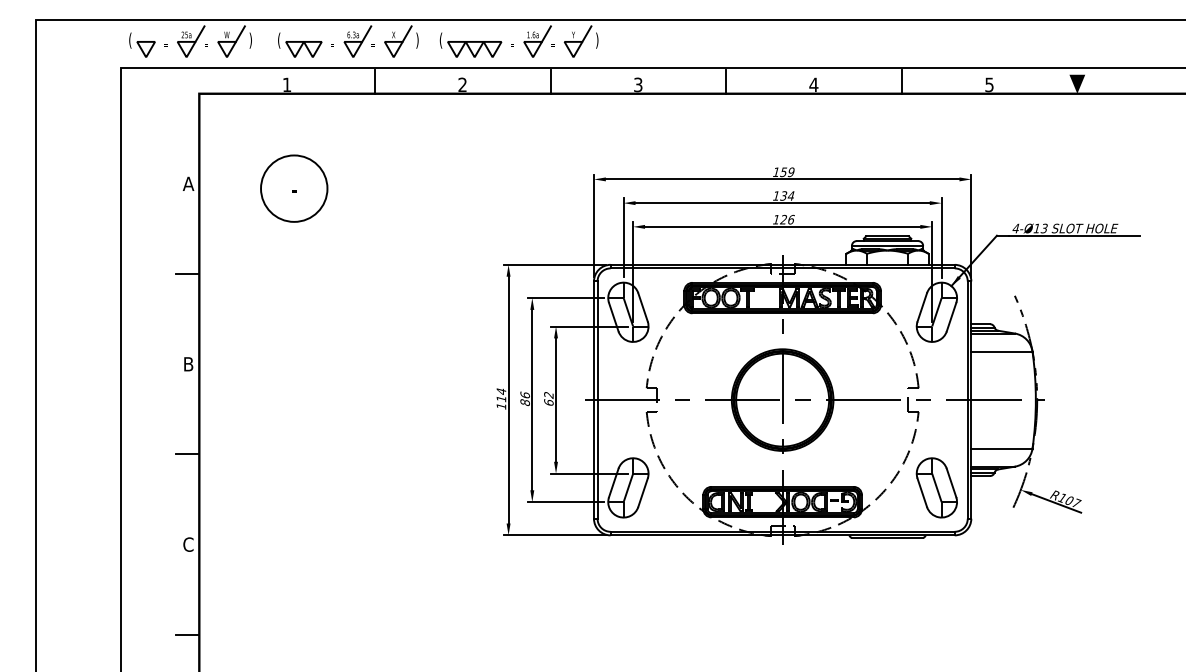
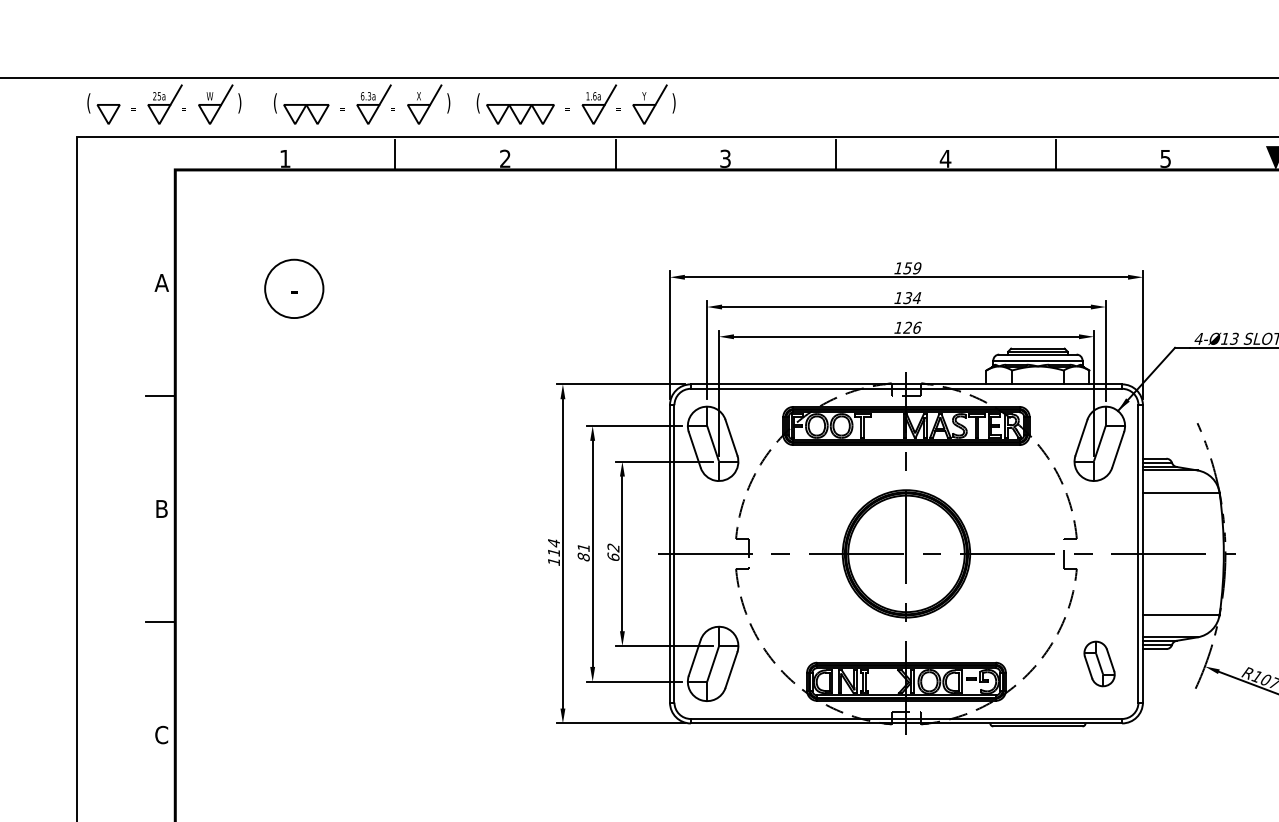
circle: (294, 188) -> (294, 288), size x0.7
text: (524, 394) -> (582, 546), 86 -> 81
part: (936, 487) -> (1099, 663), size x0.6

